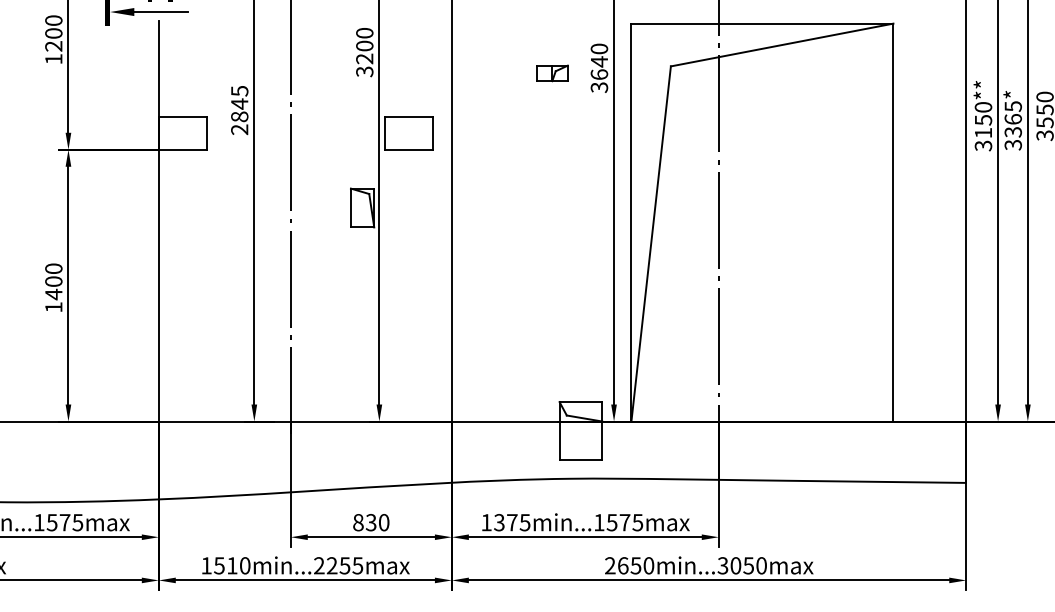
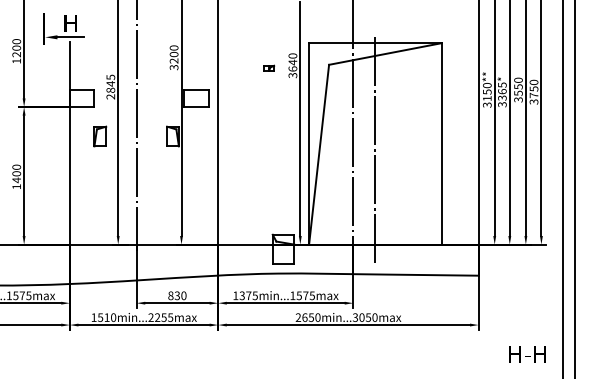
part: (553, 71) -> (269, 67), size x0.62
part: (219, 207) -> (100, 136), added
line: (762, 237) -> (375, 151), added

